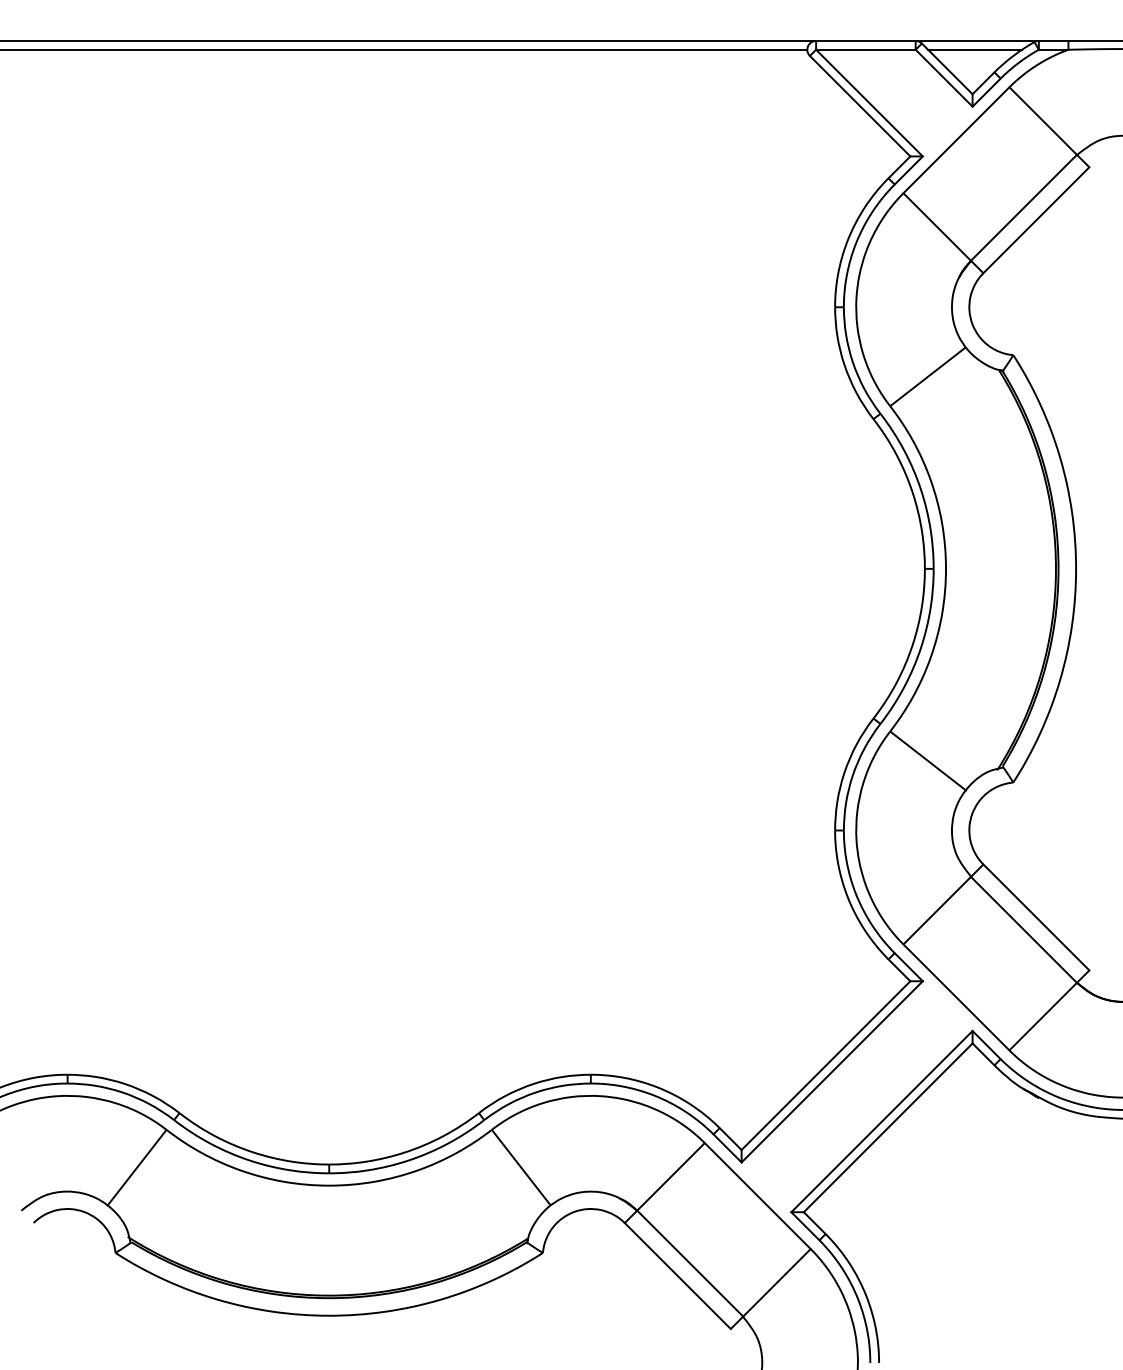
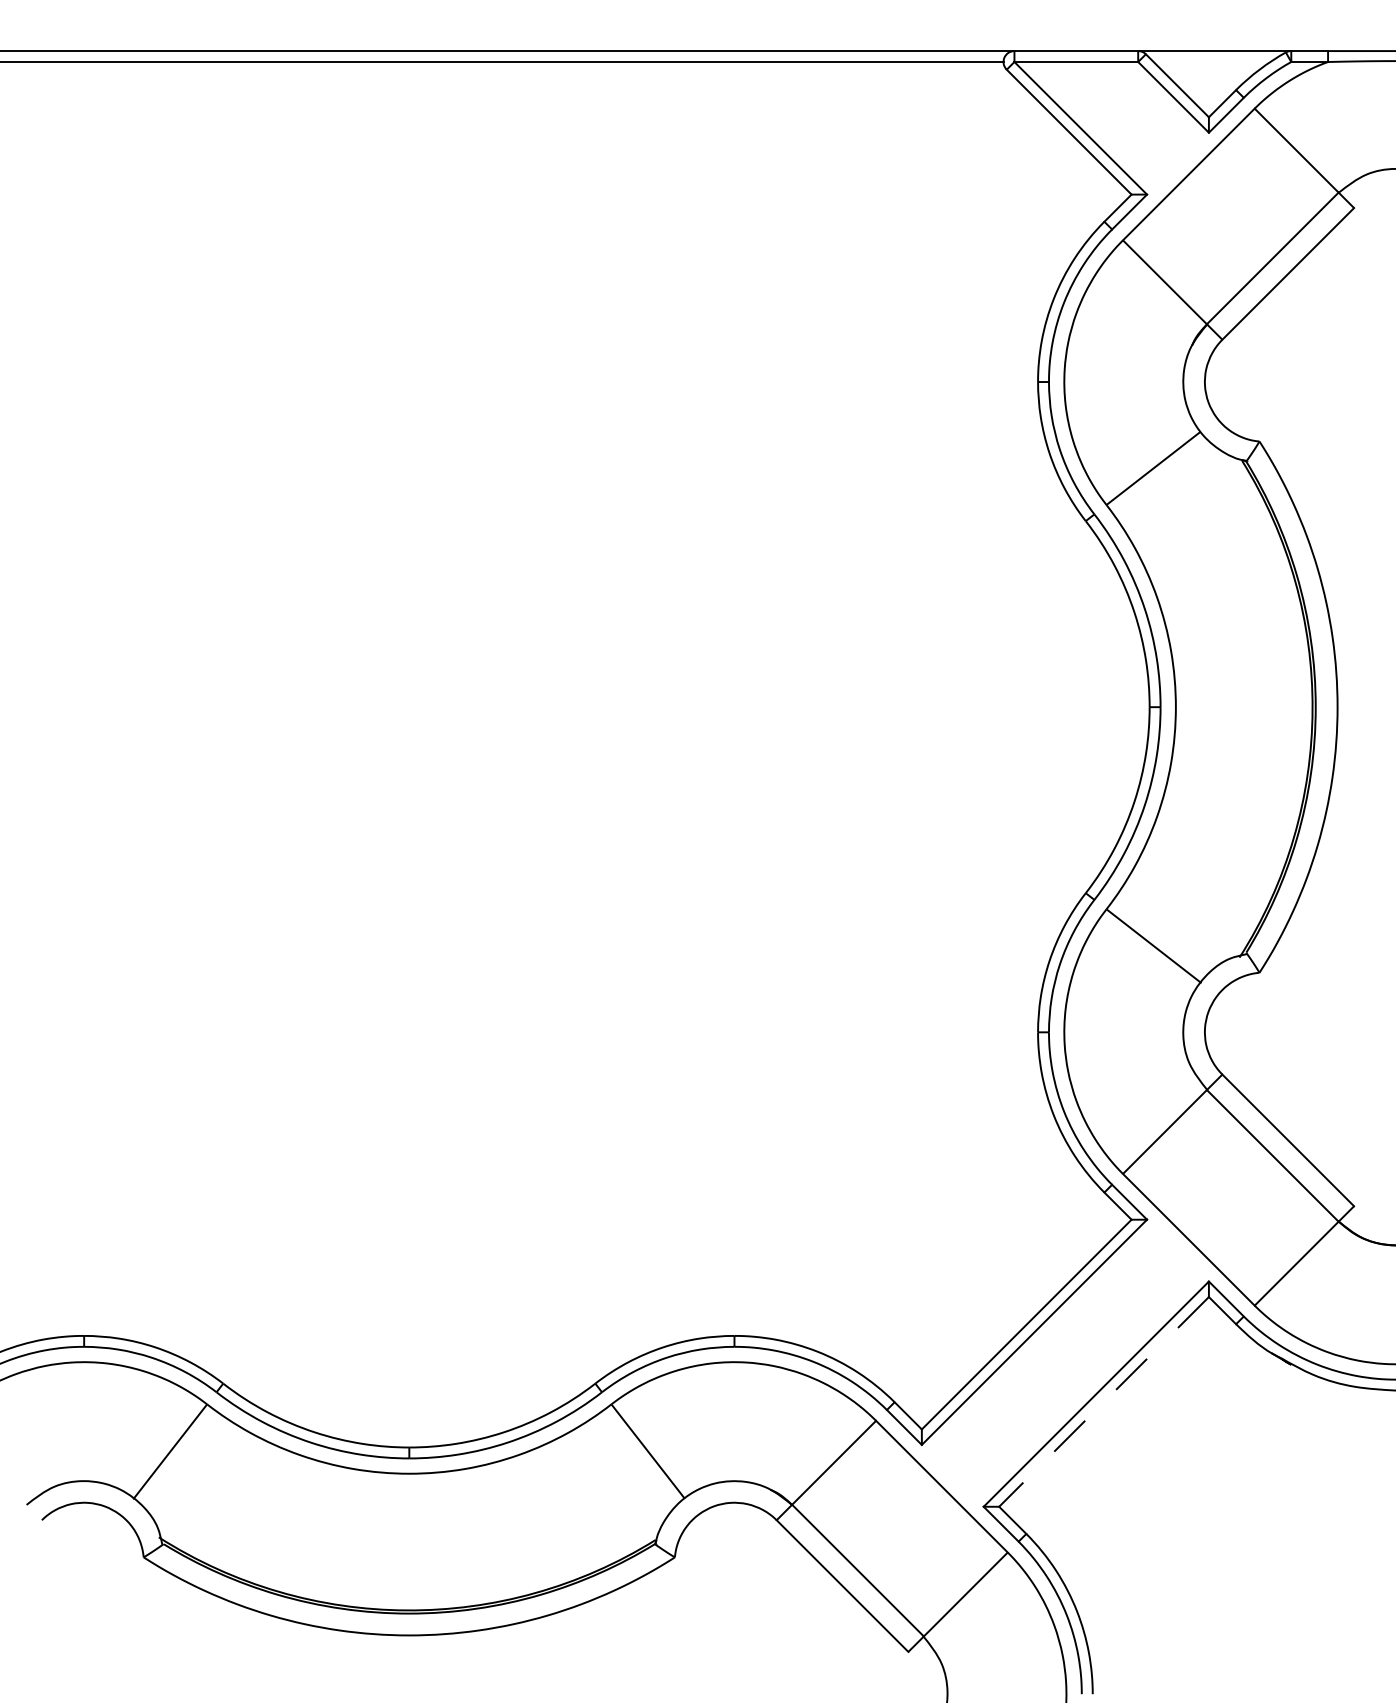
line: (974, 50) -> (1211, 62), removed
line: (887, 1128) -> (1103, 1402), solid -> dashed

